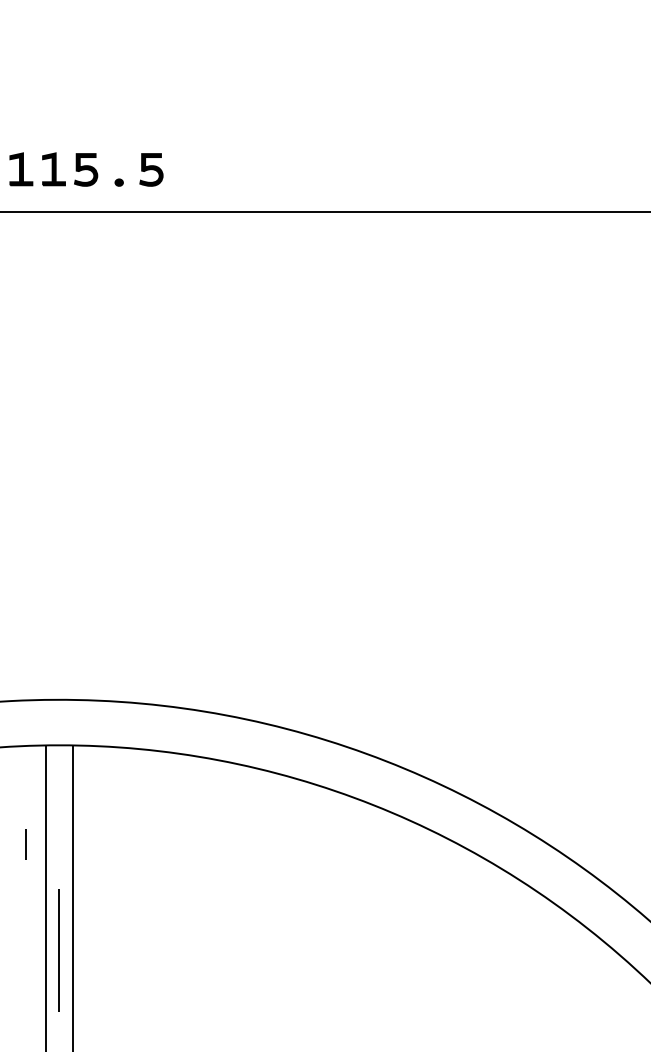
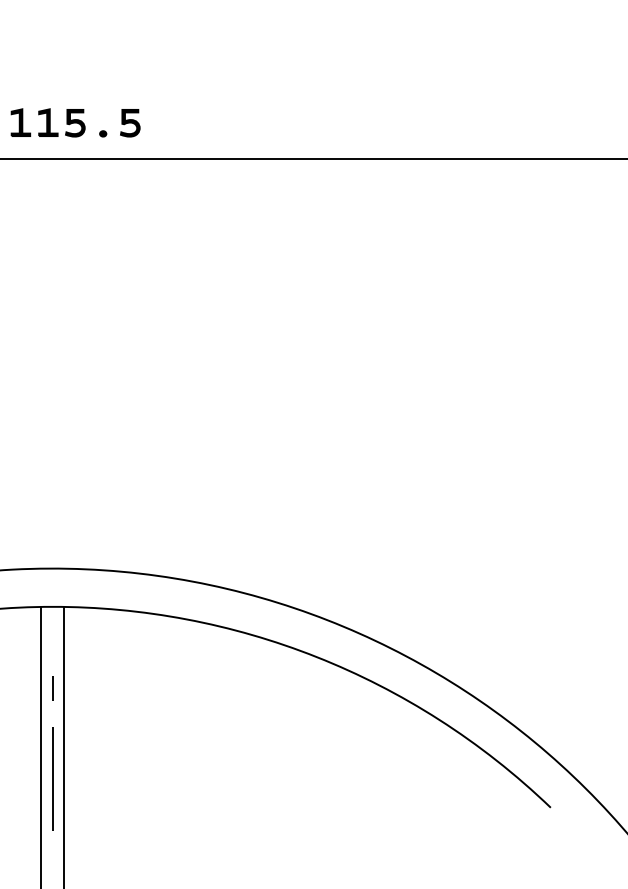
line: (25, 844) -> (52, 688), moved

